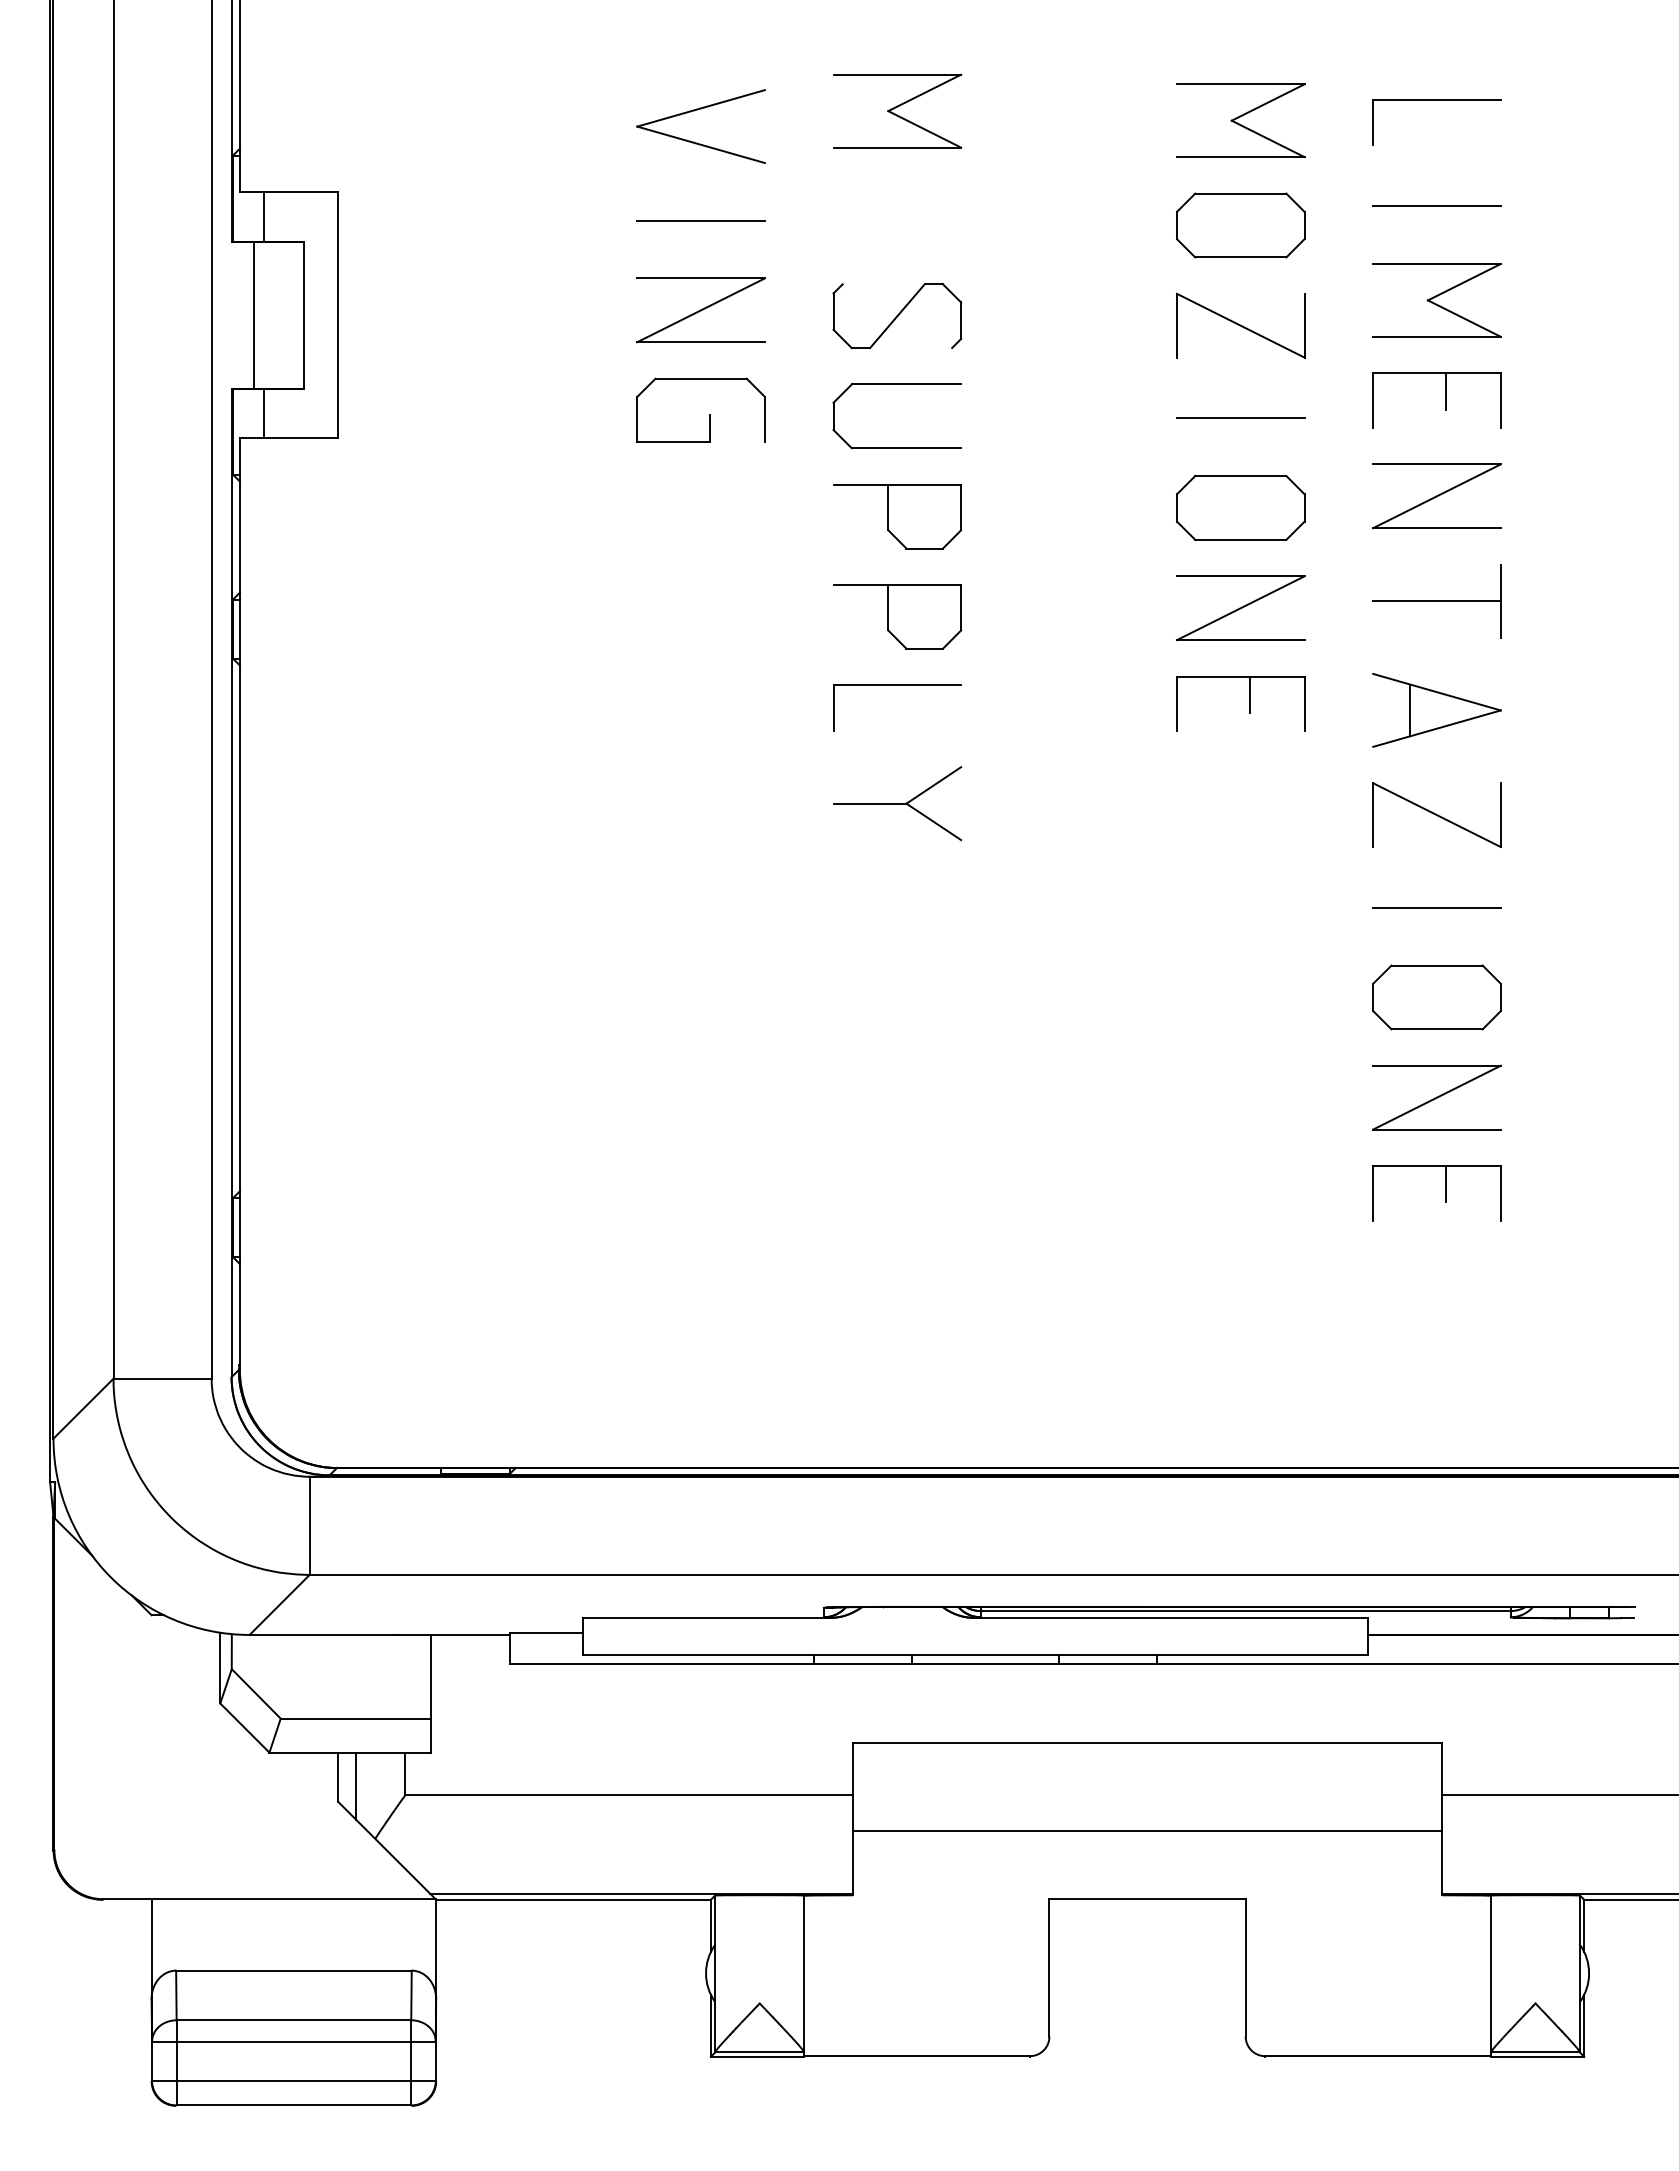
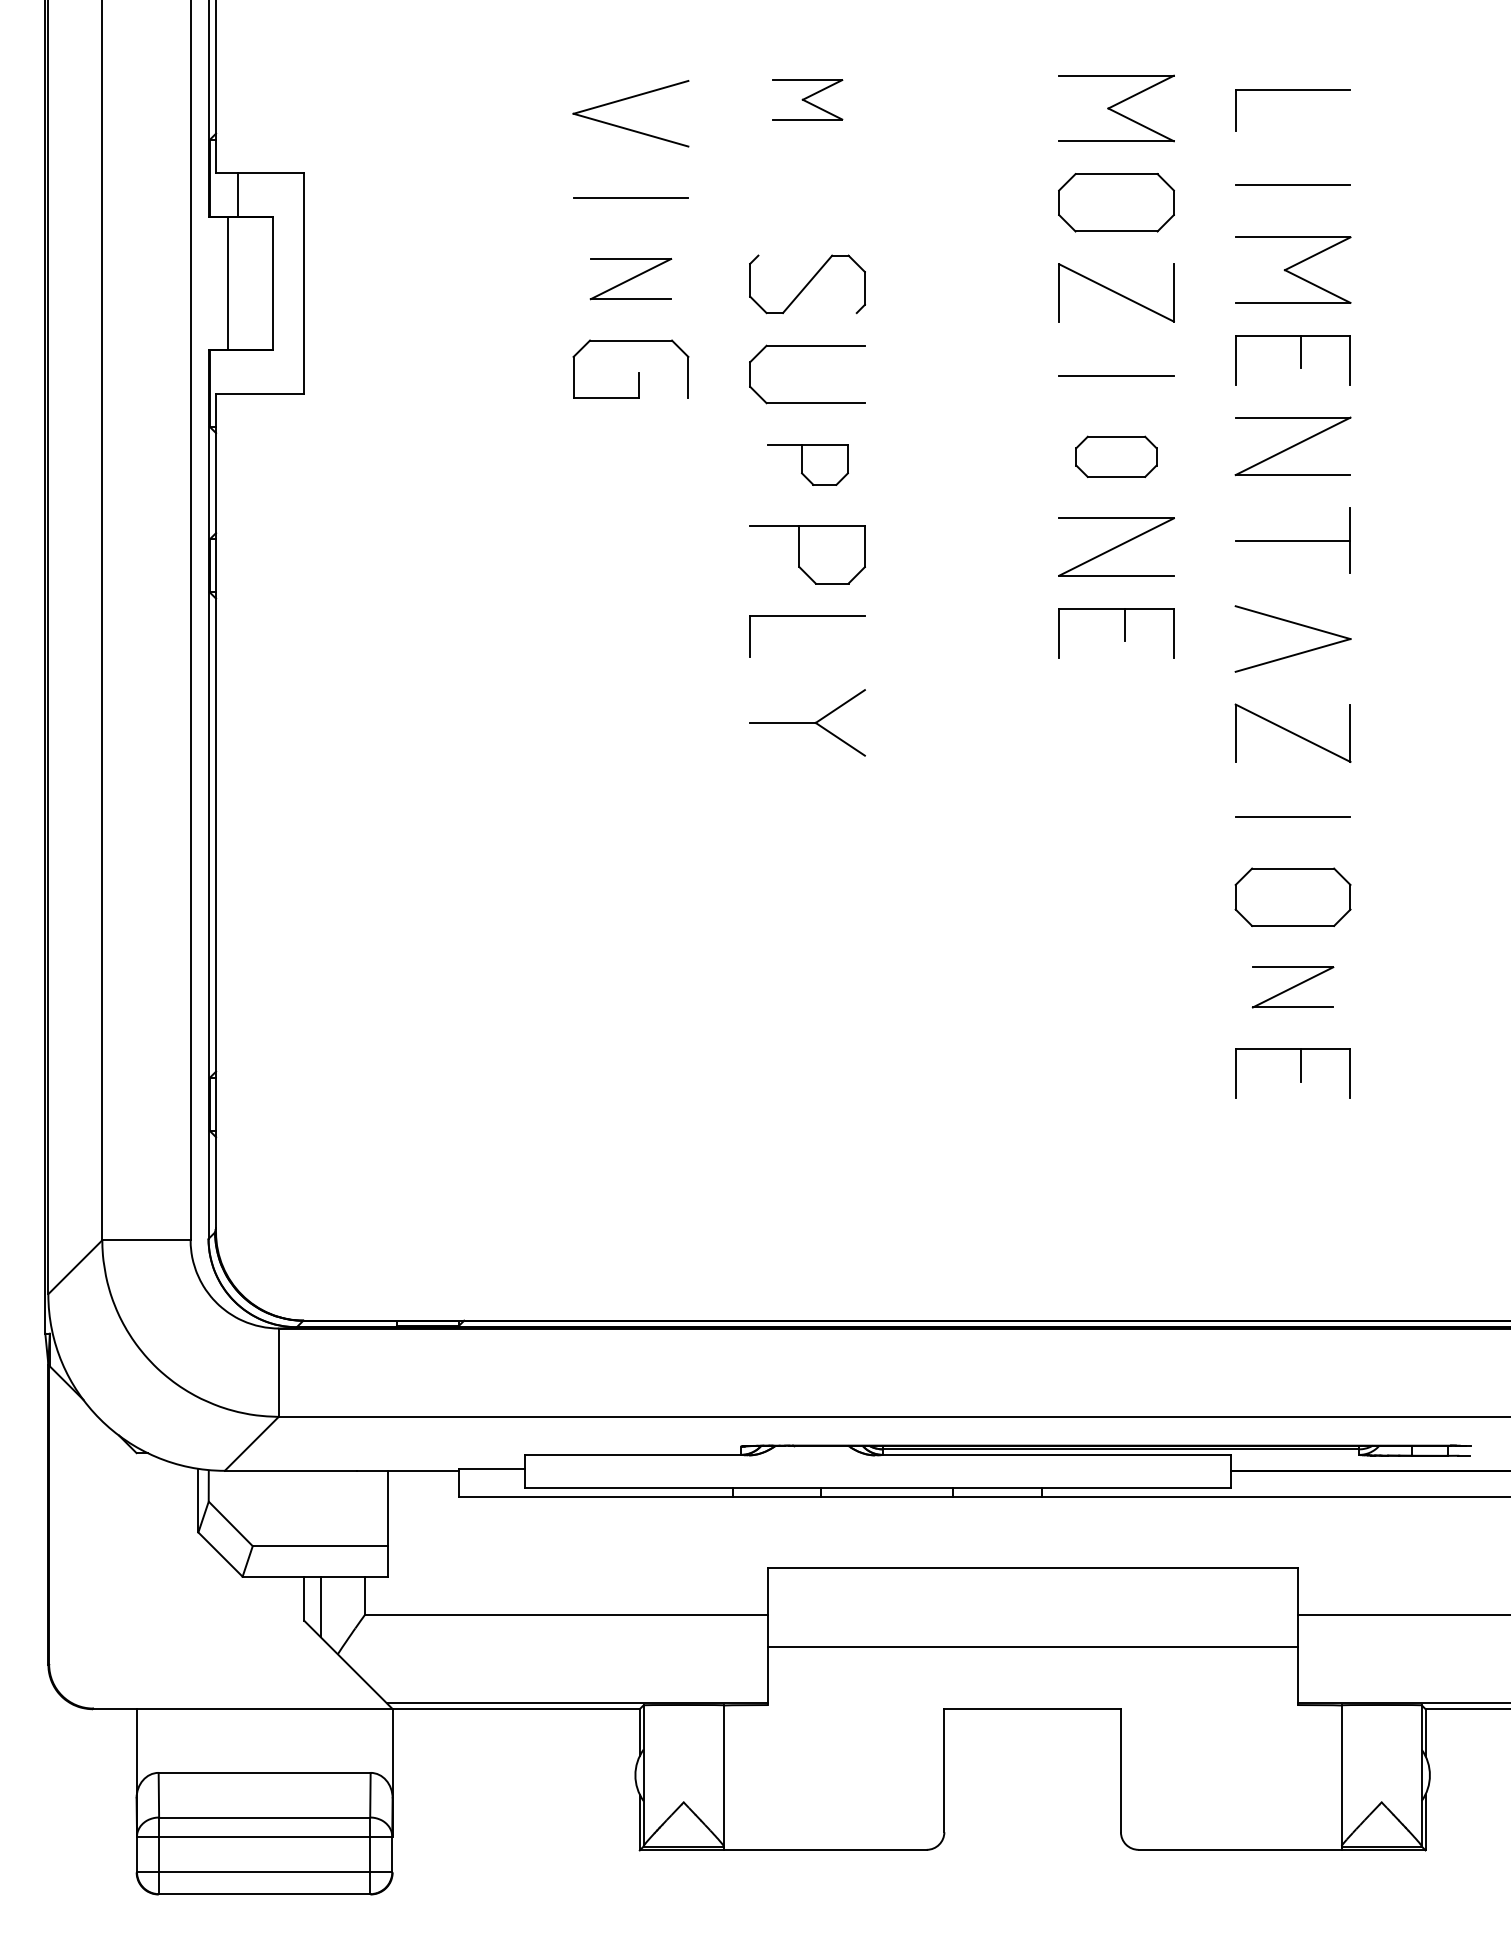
part: (897, 110) -> (807, 99), size x0.6
part: (700, 310) -> (630, 279), size x0.7
line: (264, 412) -> (238, 371), removed
part: (1240, 507) -> (1116, 456), size x0.7
part: (897, 516) -> (807, 464), size x0.7
line: (1409, 710) -> (1268, 639), removed
part: (1436, 1097) -> (1292, 987), size x0.7

